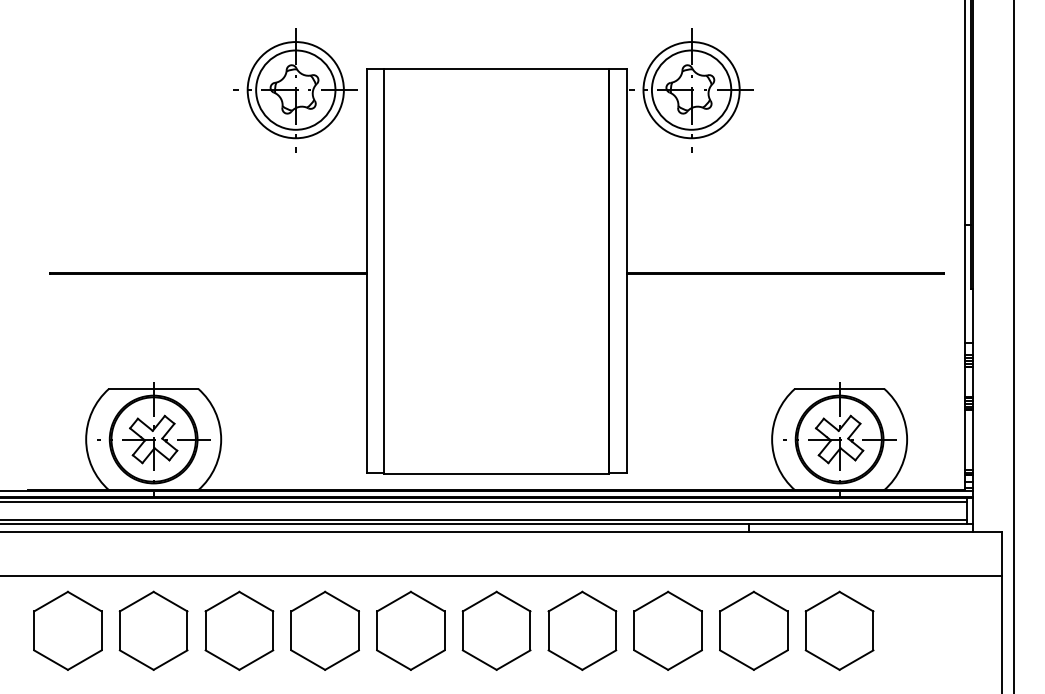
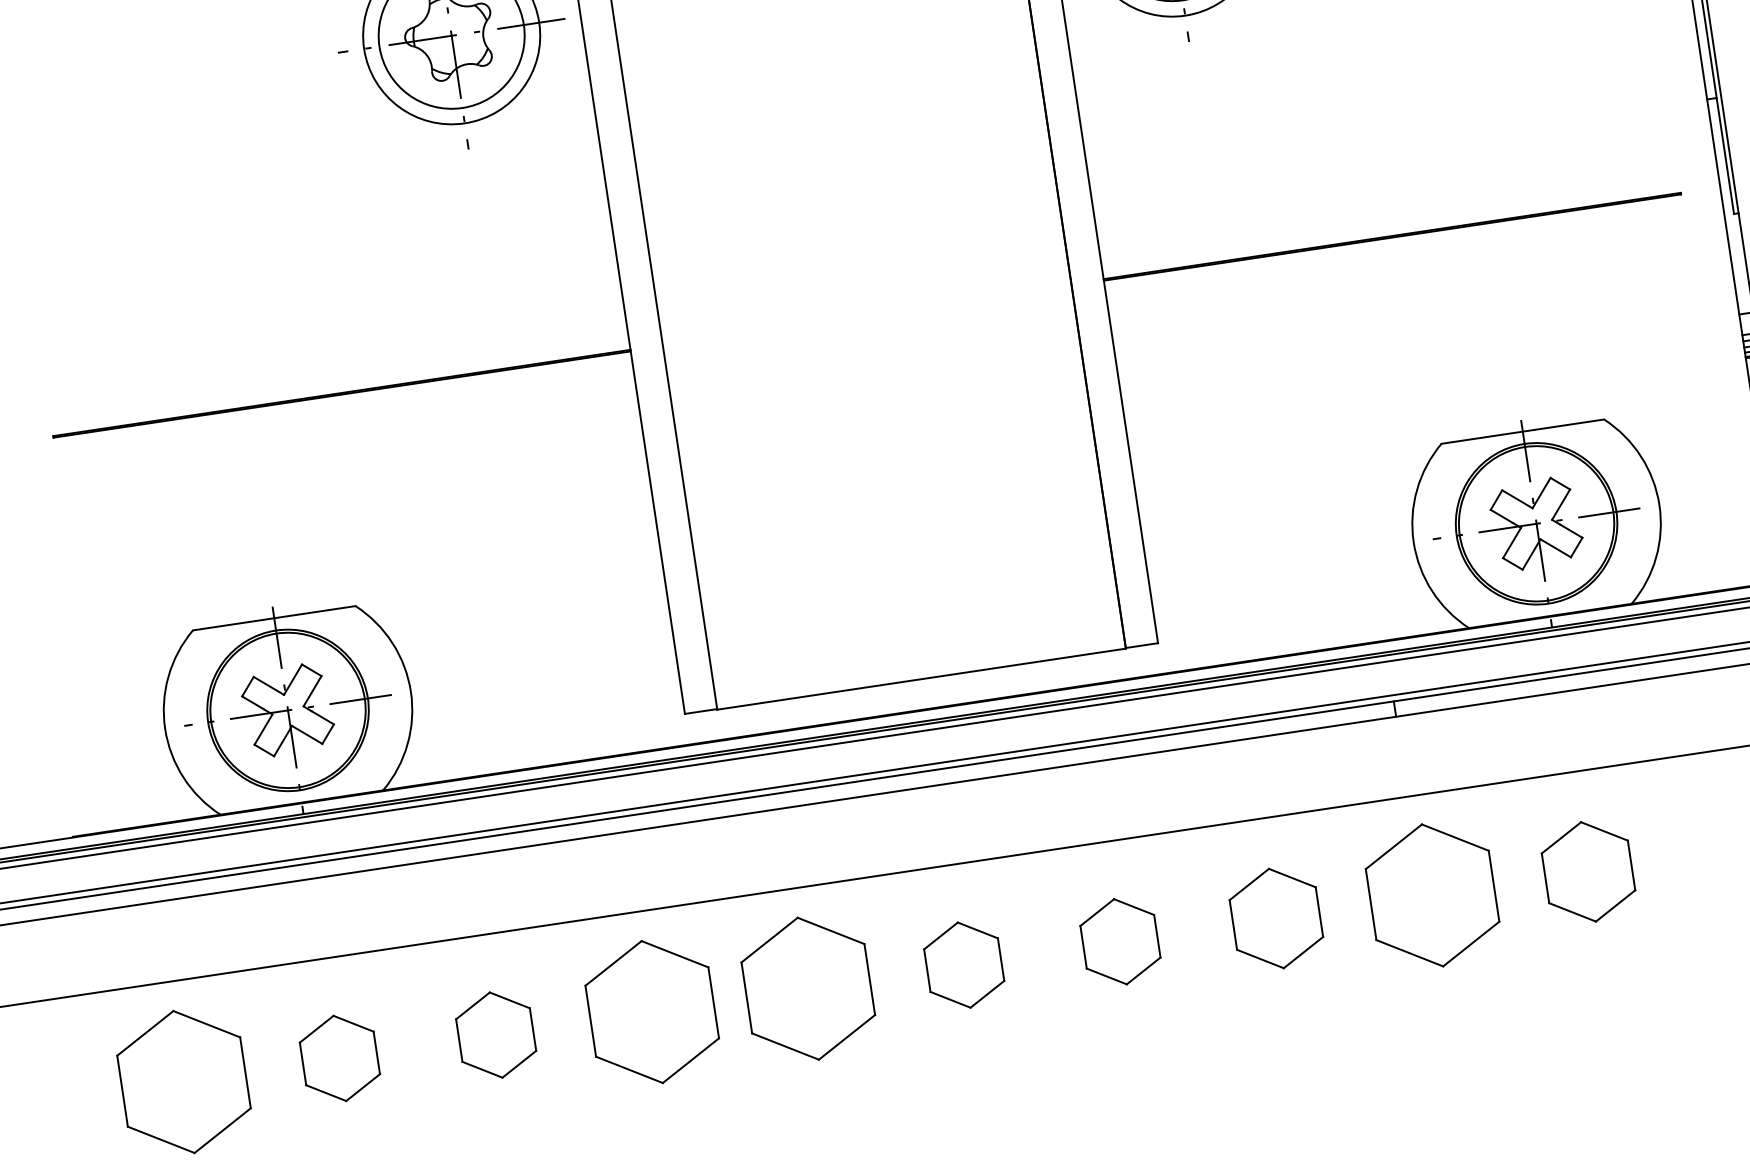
part: (153, 630) -> (339, 1058), size x0.6
part: (239, 630) -> (496, 1034), size x0.6
part: (496, 630) -> (963, 964), size x0.6
part: (582, 630) -> (1120, 941), size x0.6
part: (667, 630) -> (1275, 918), size x0.7
part: (839, 630) -> (1588, 871), size x0.7

